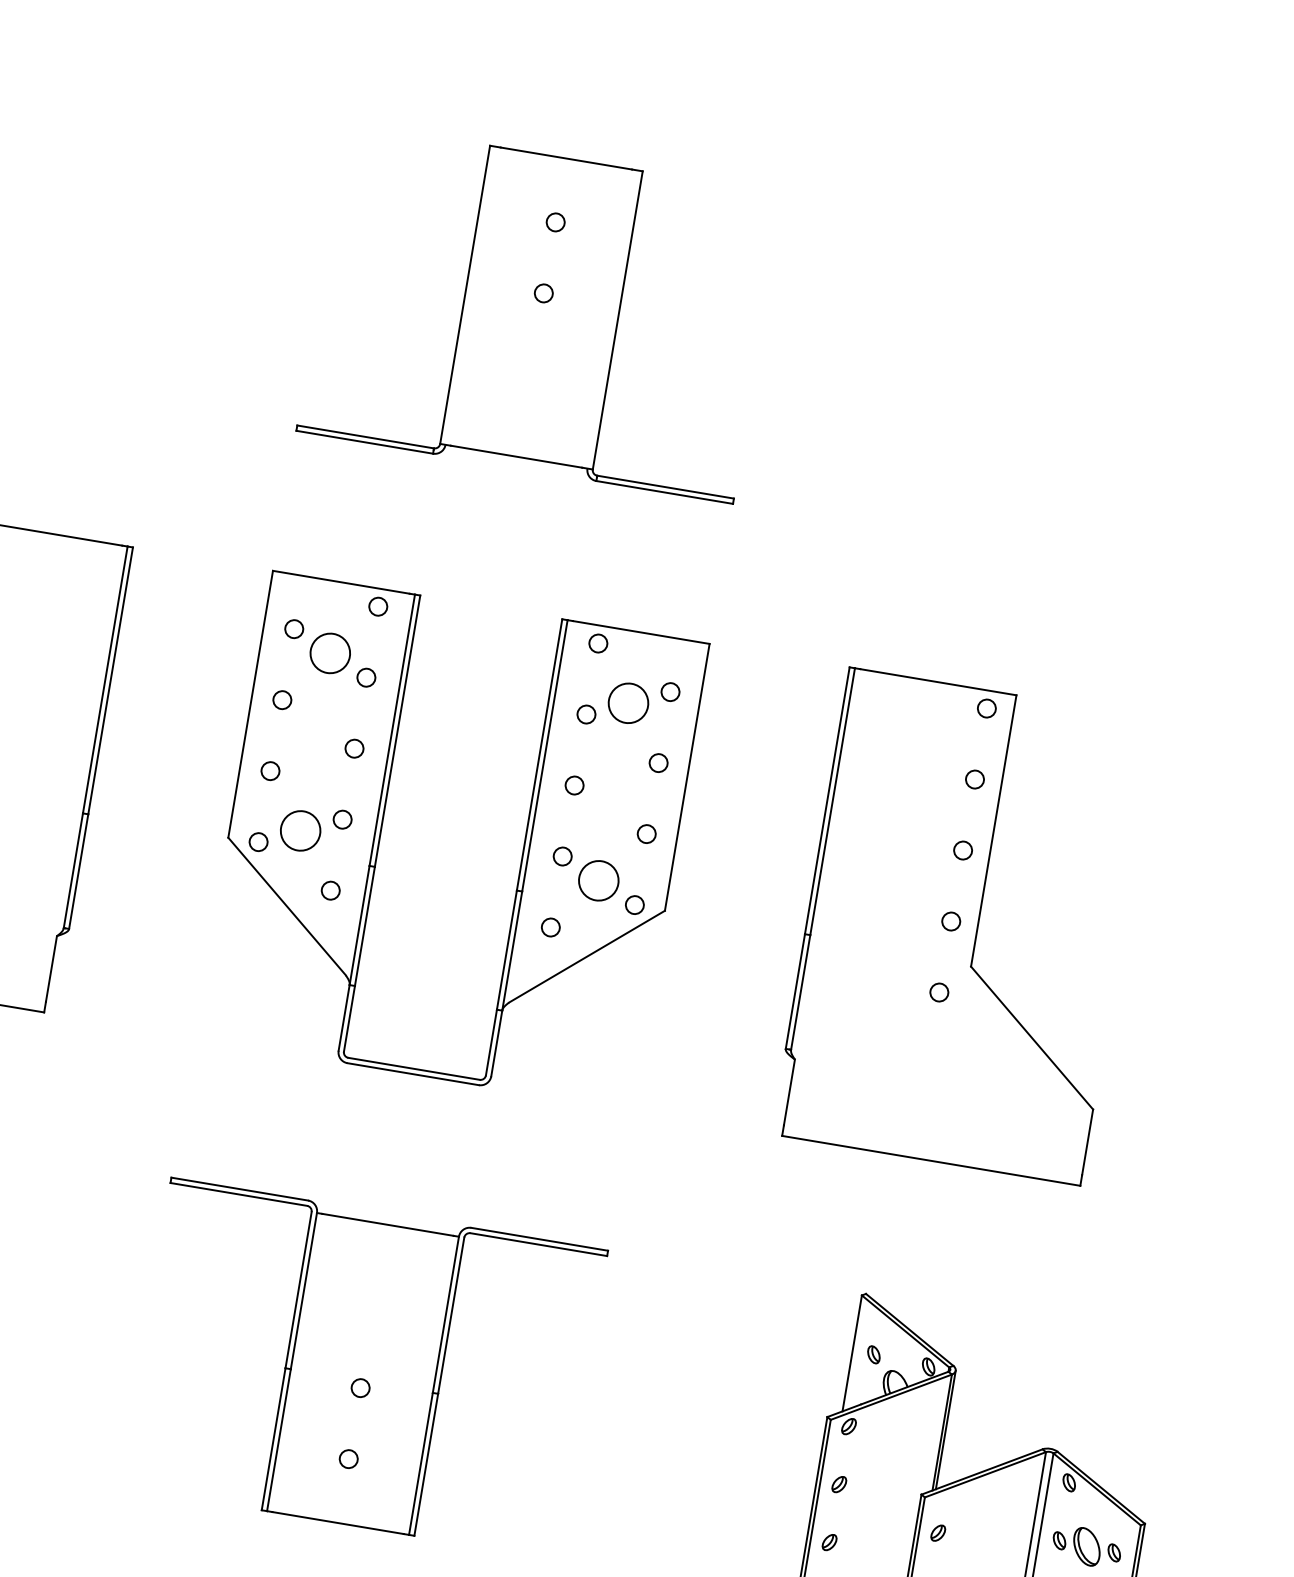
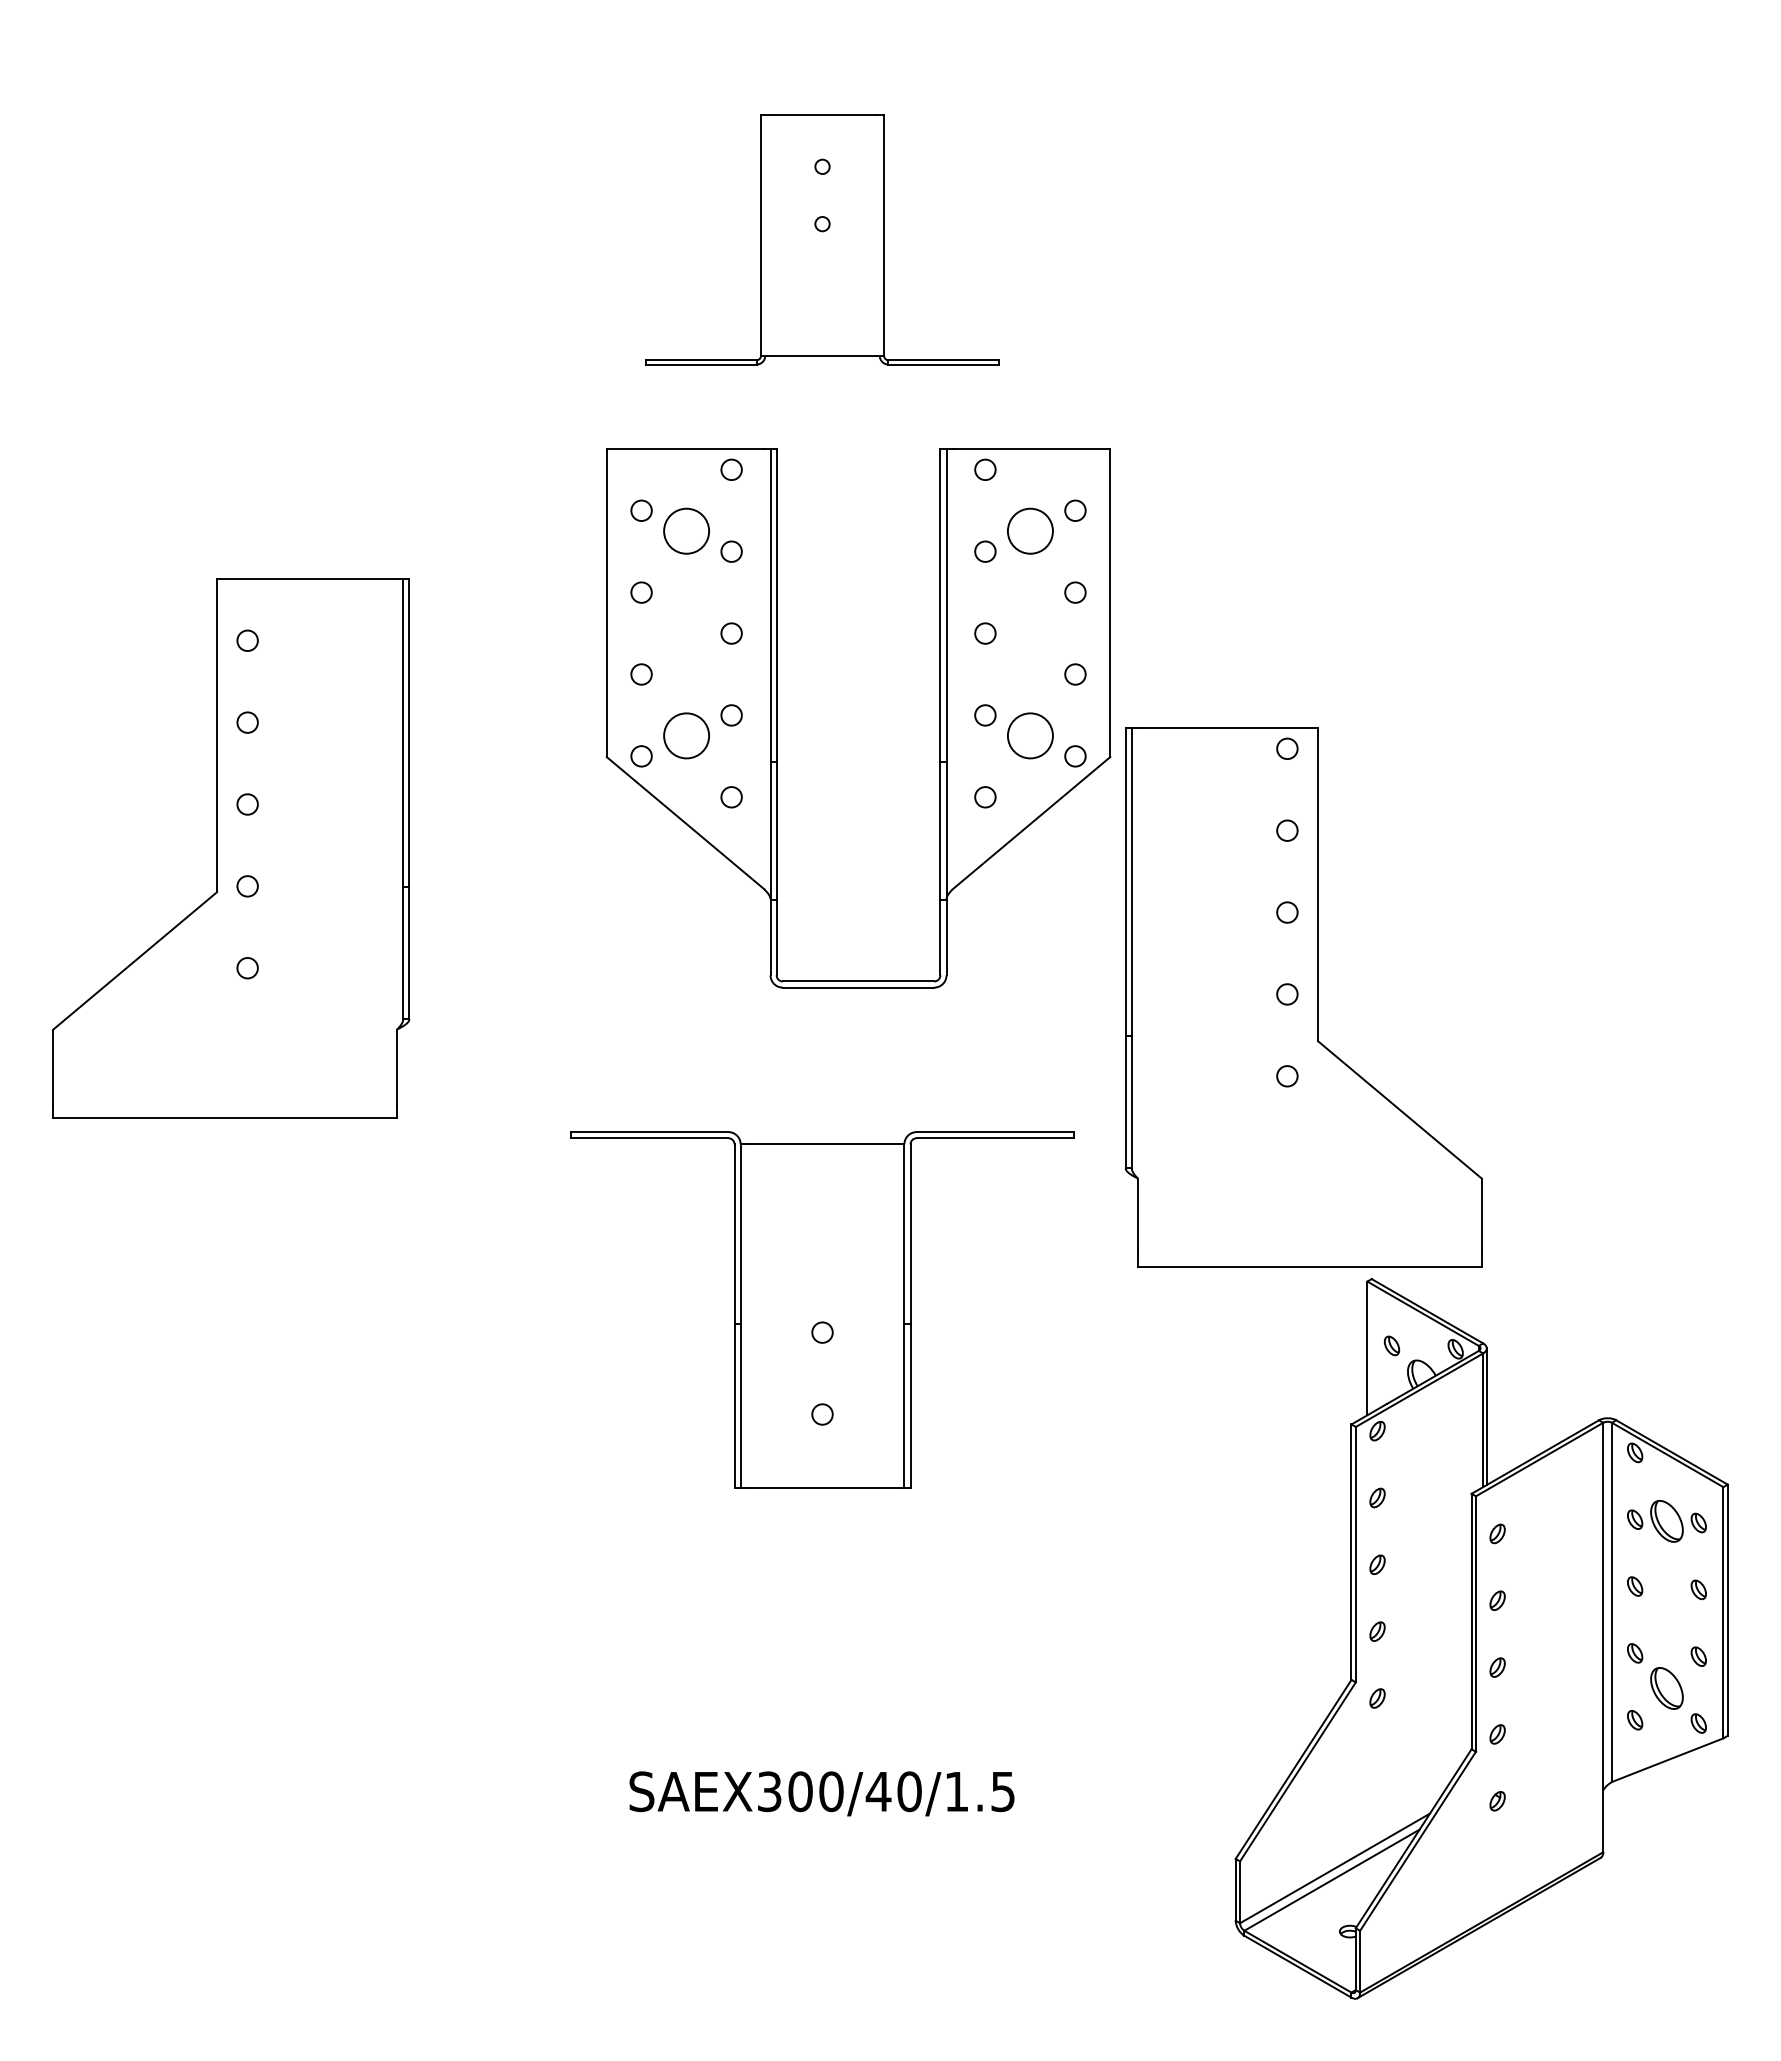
part: (540, 312) -> (822, 239), size x0.7
part: (381, 829) -> (777, 718), moved
part: (964, 926) -> (1303, 997), moved
part: (363, 1368) -> (822, 1309), moved

